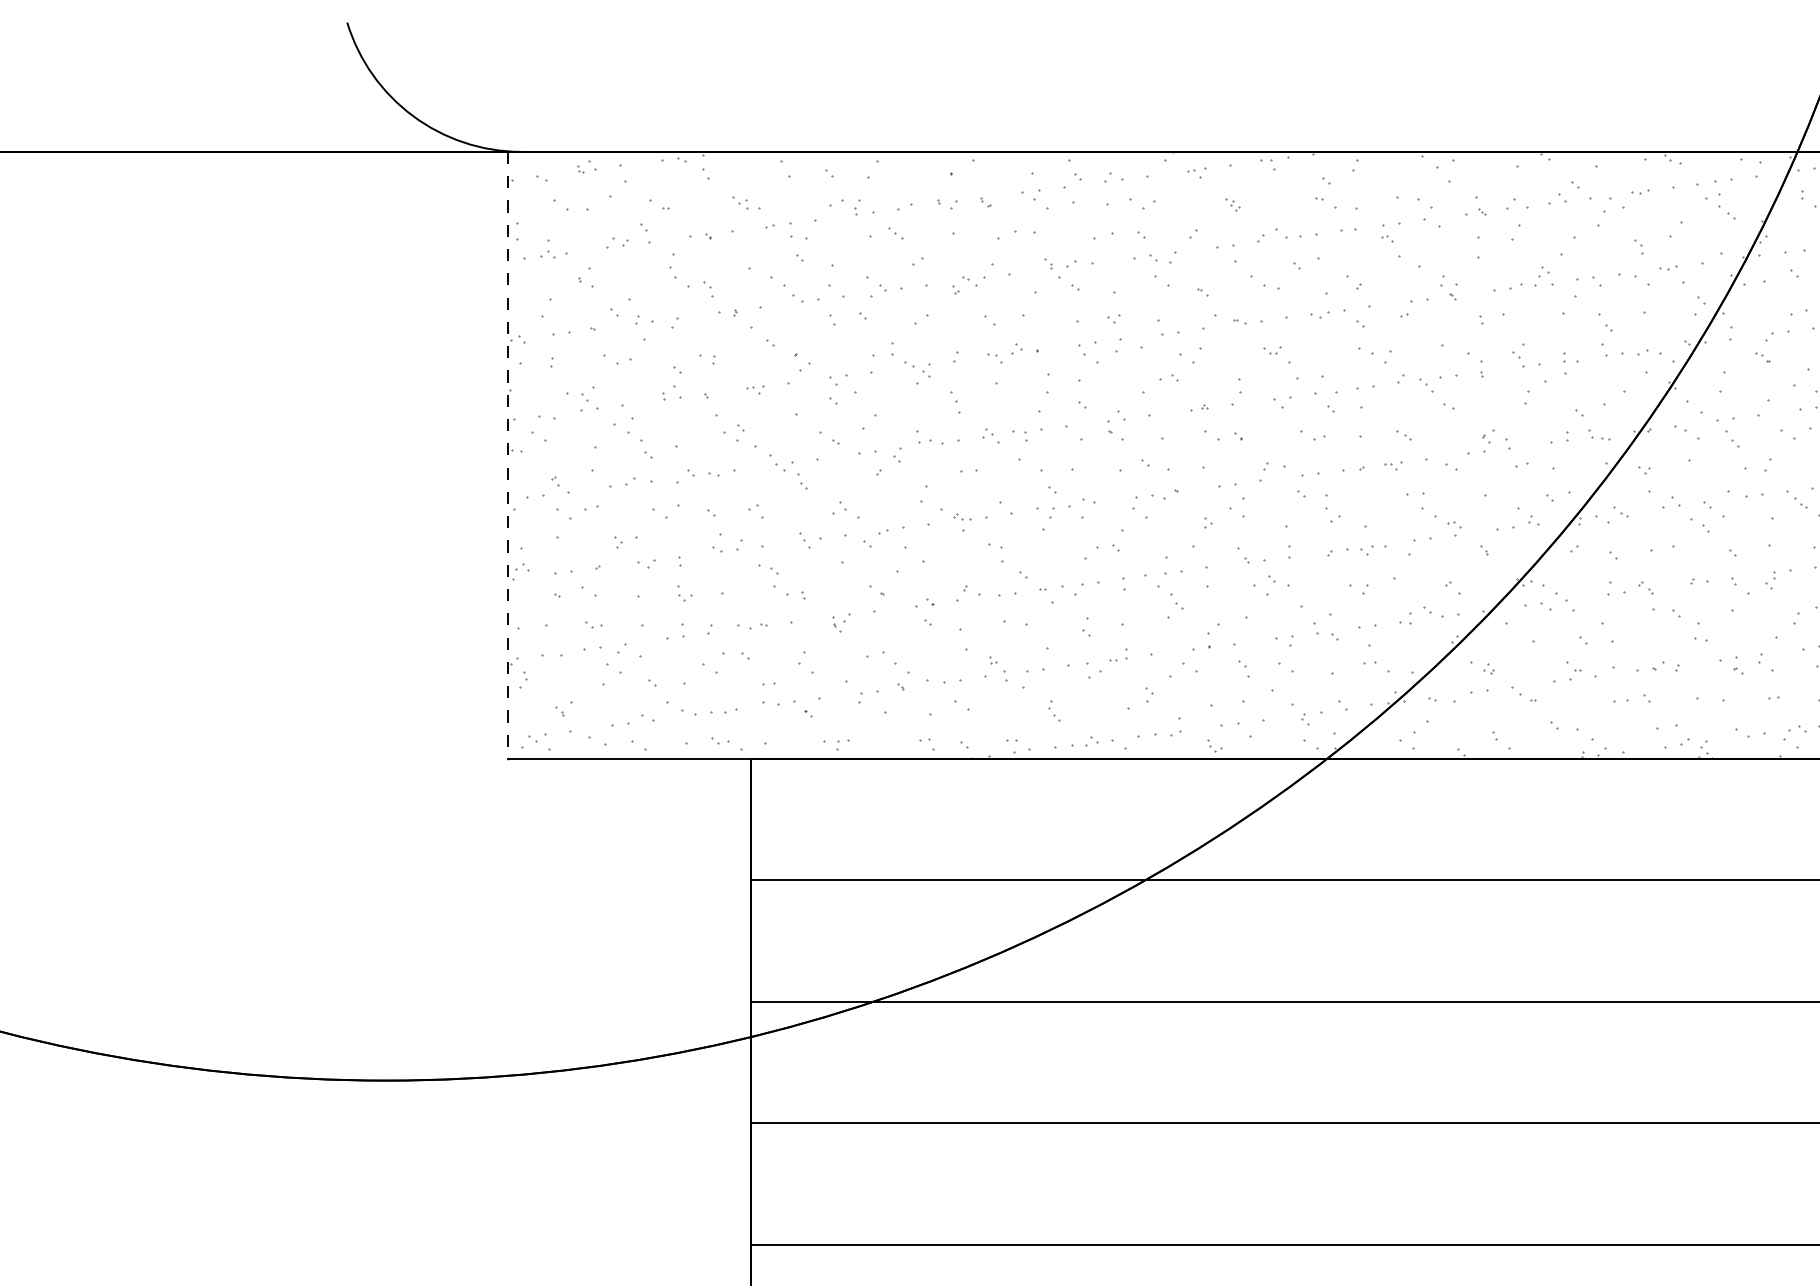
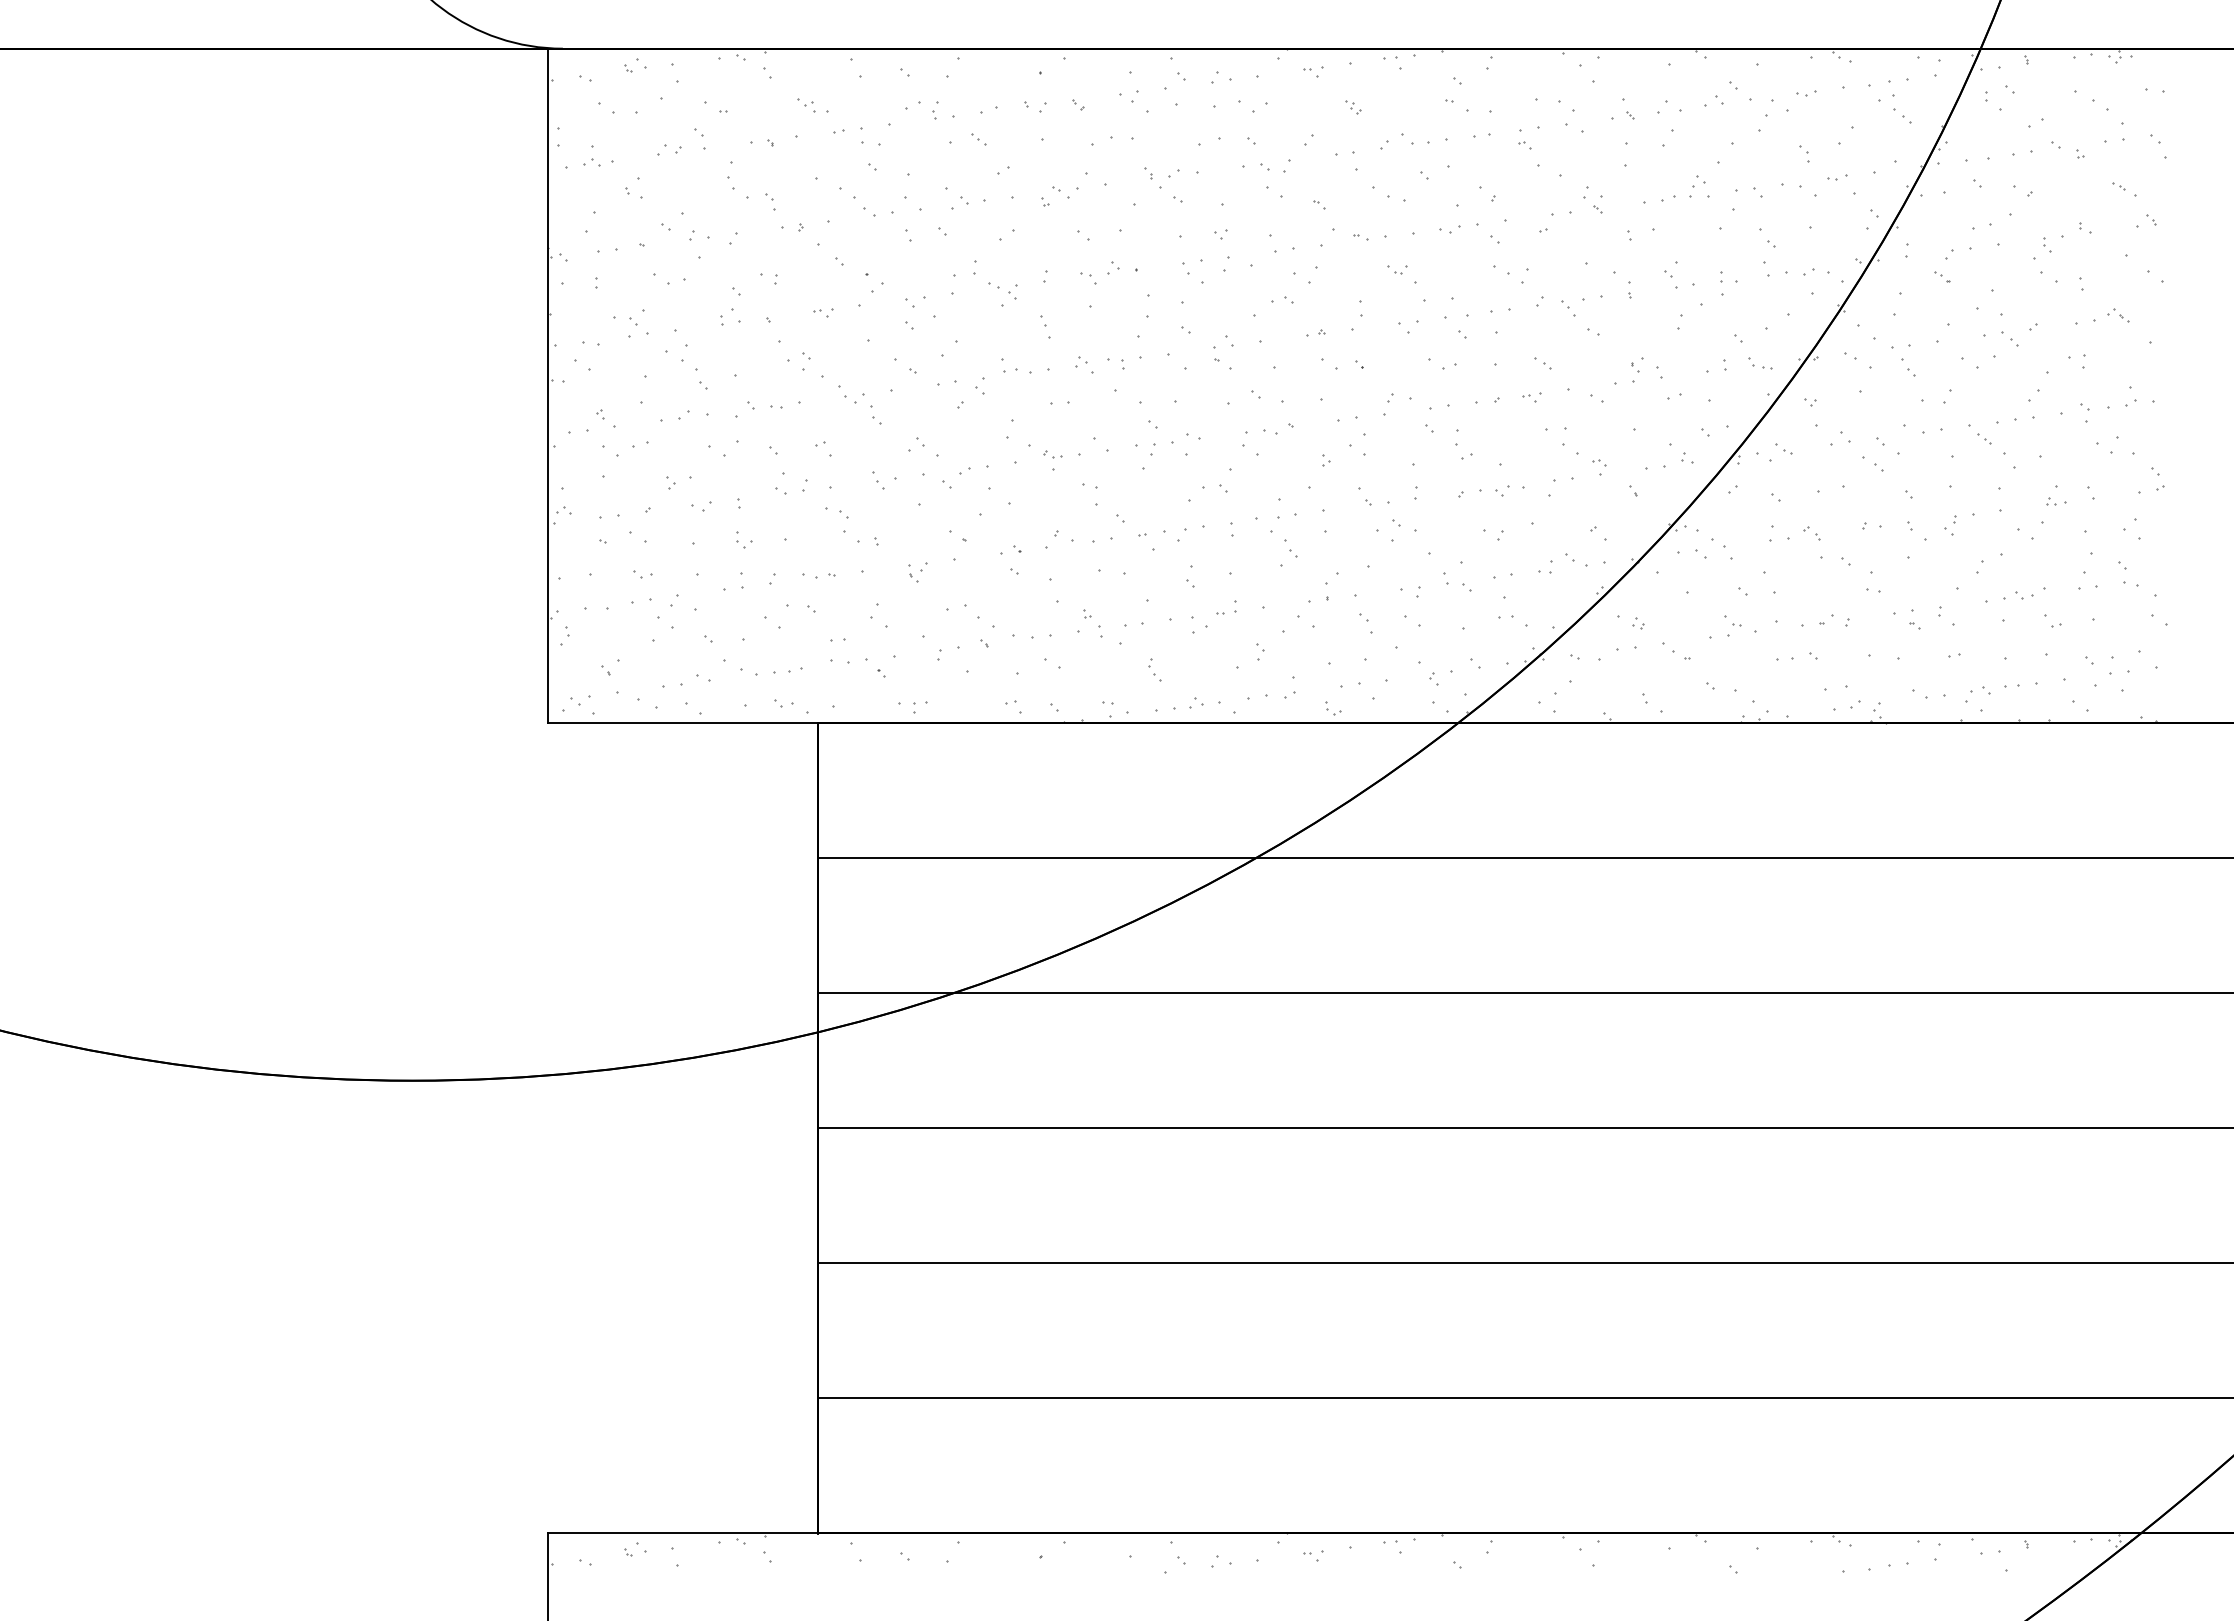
line: (507, 455) -> (547, 386), dashed -> solid

